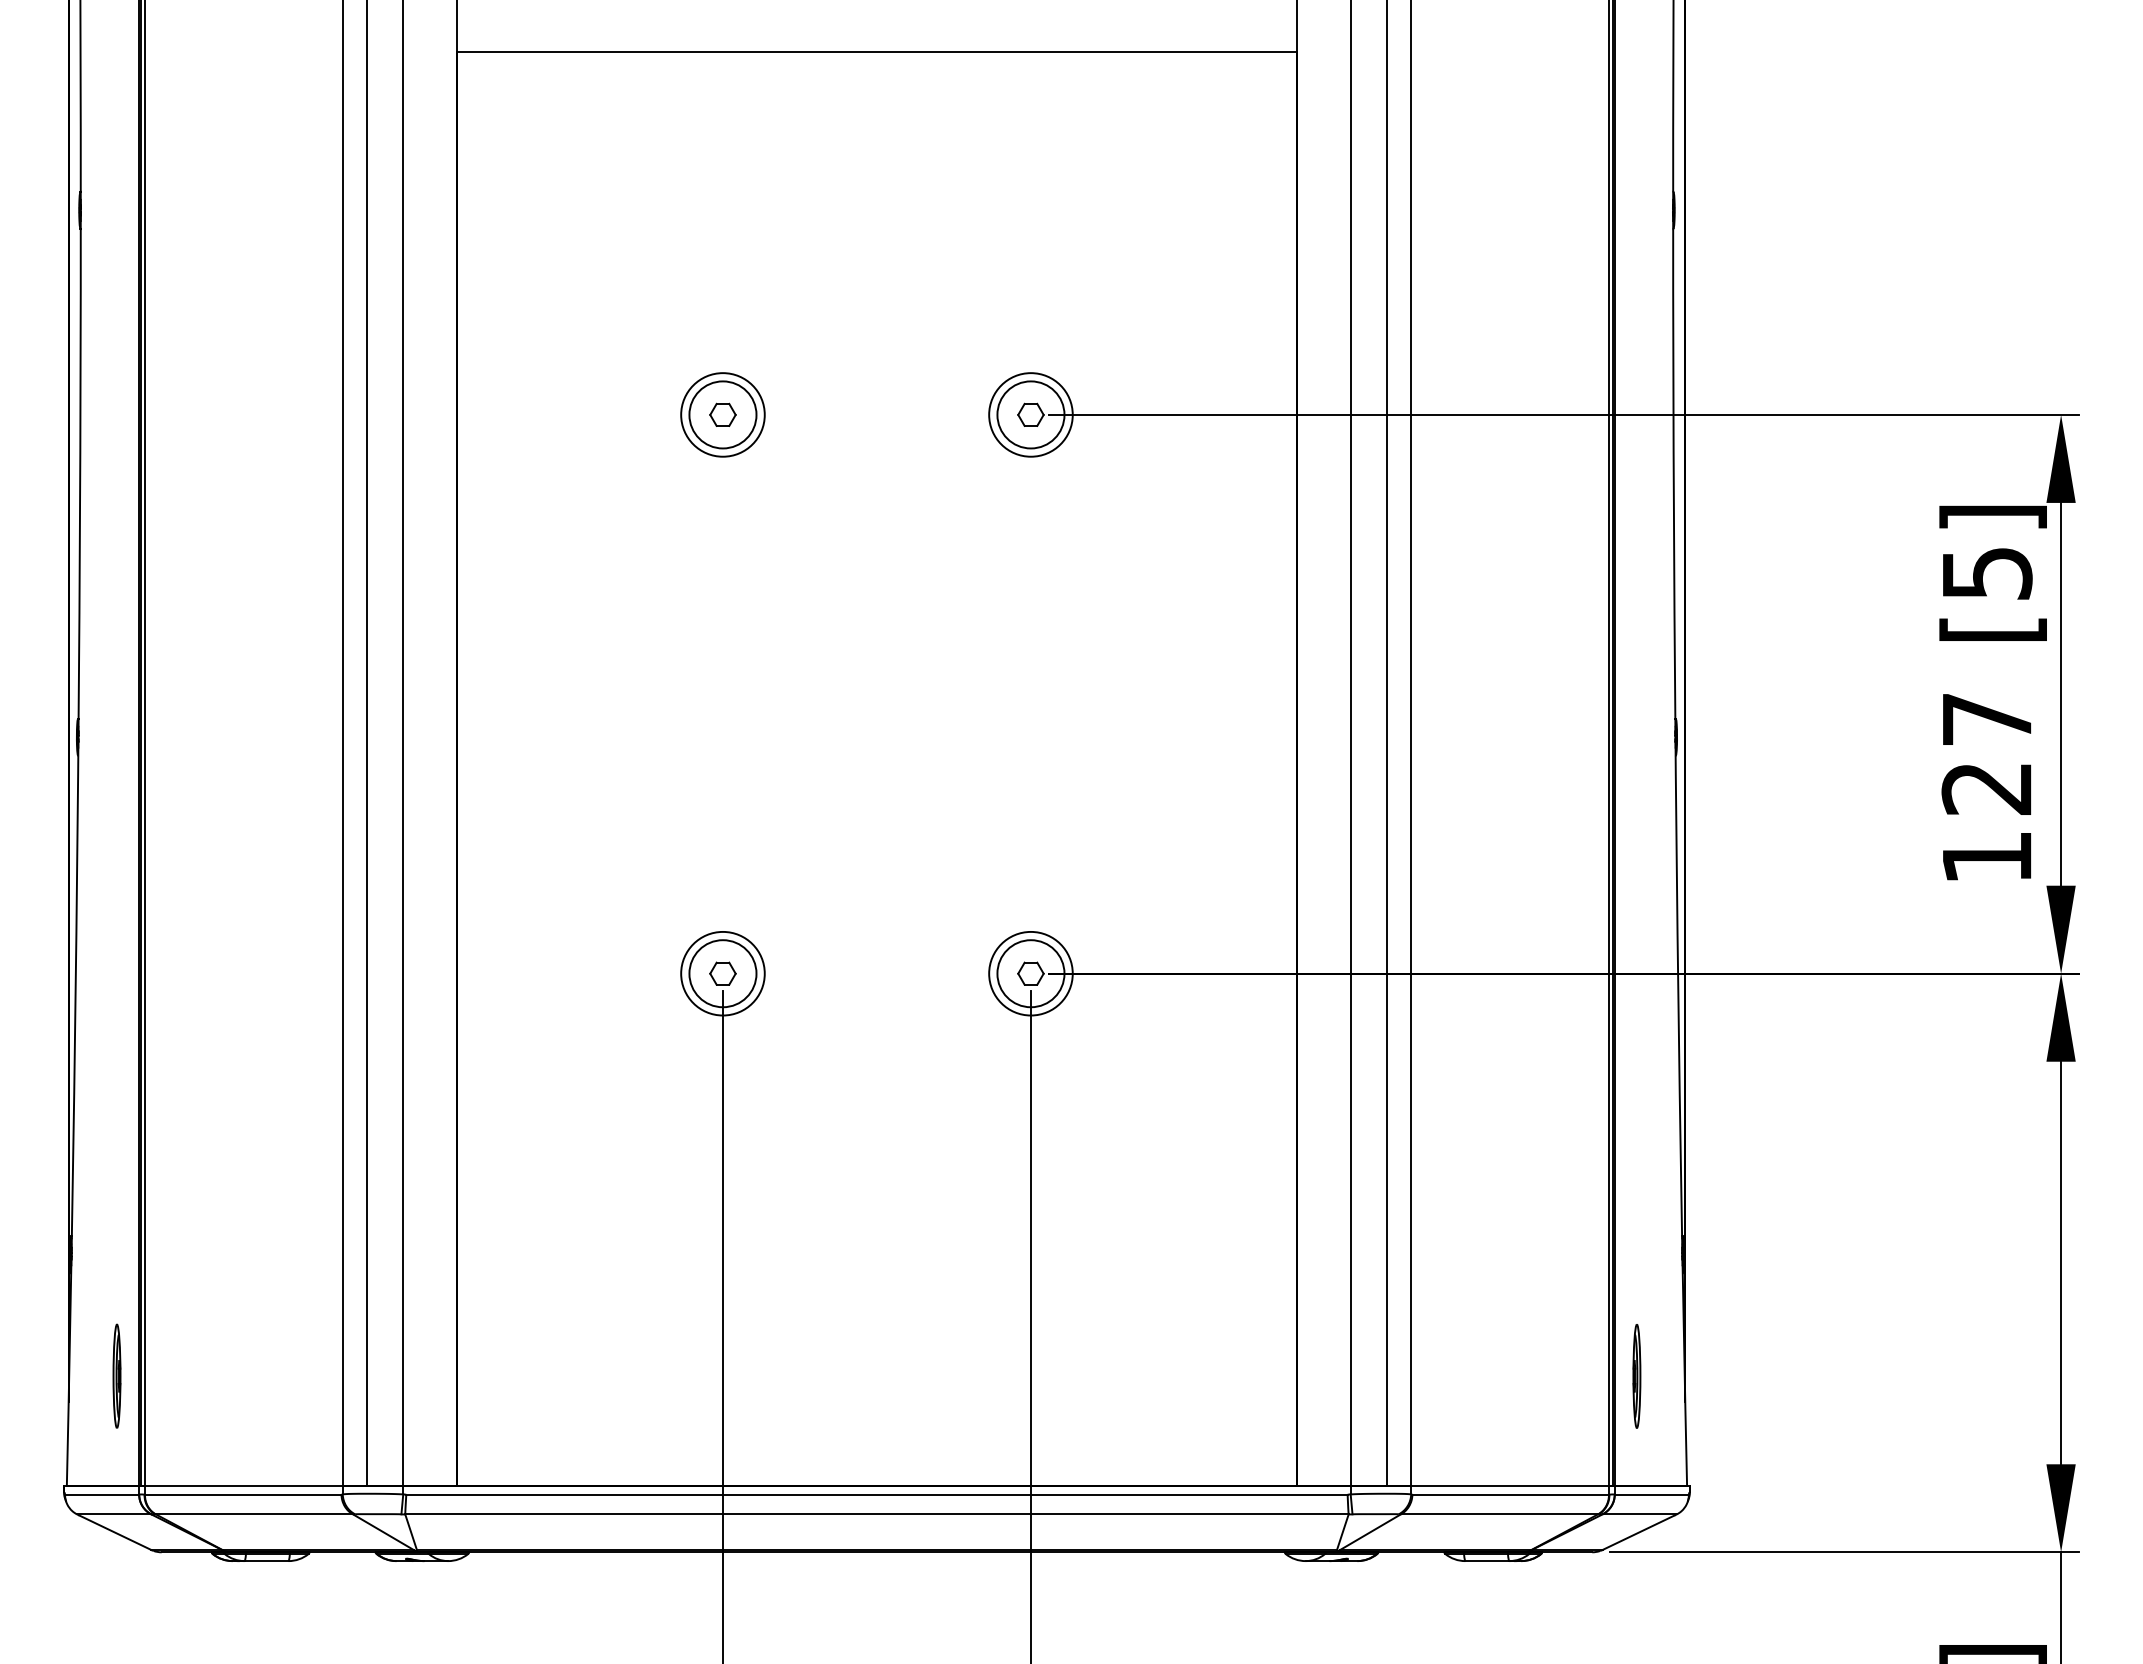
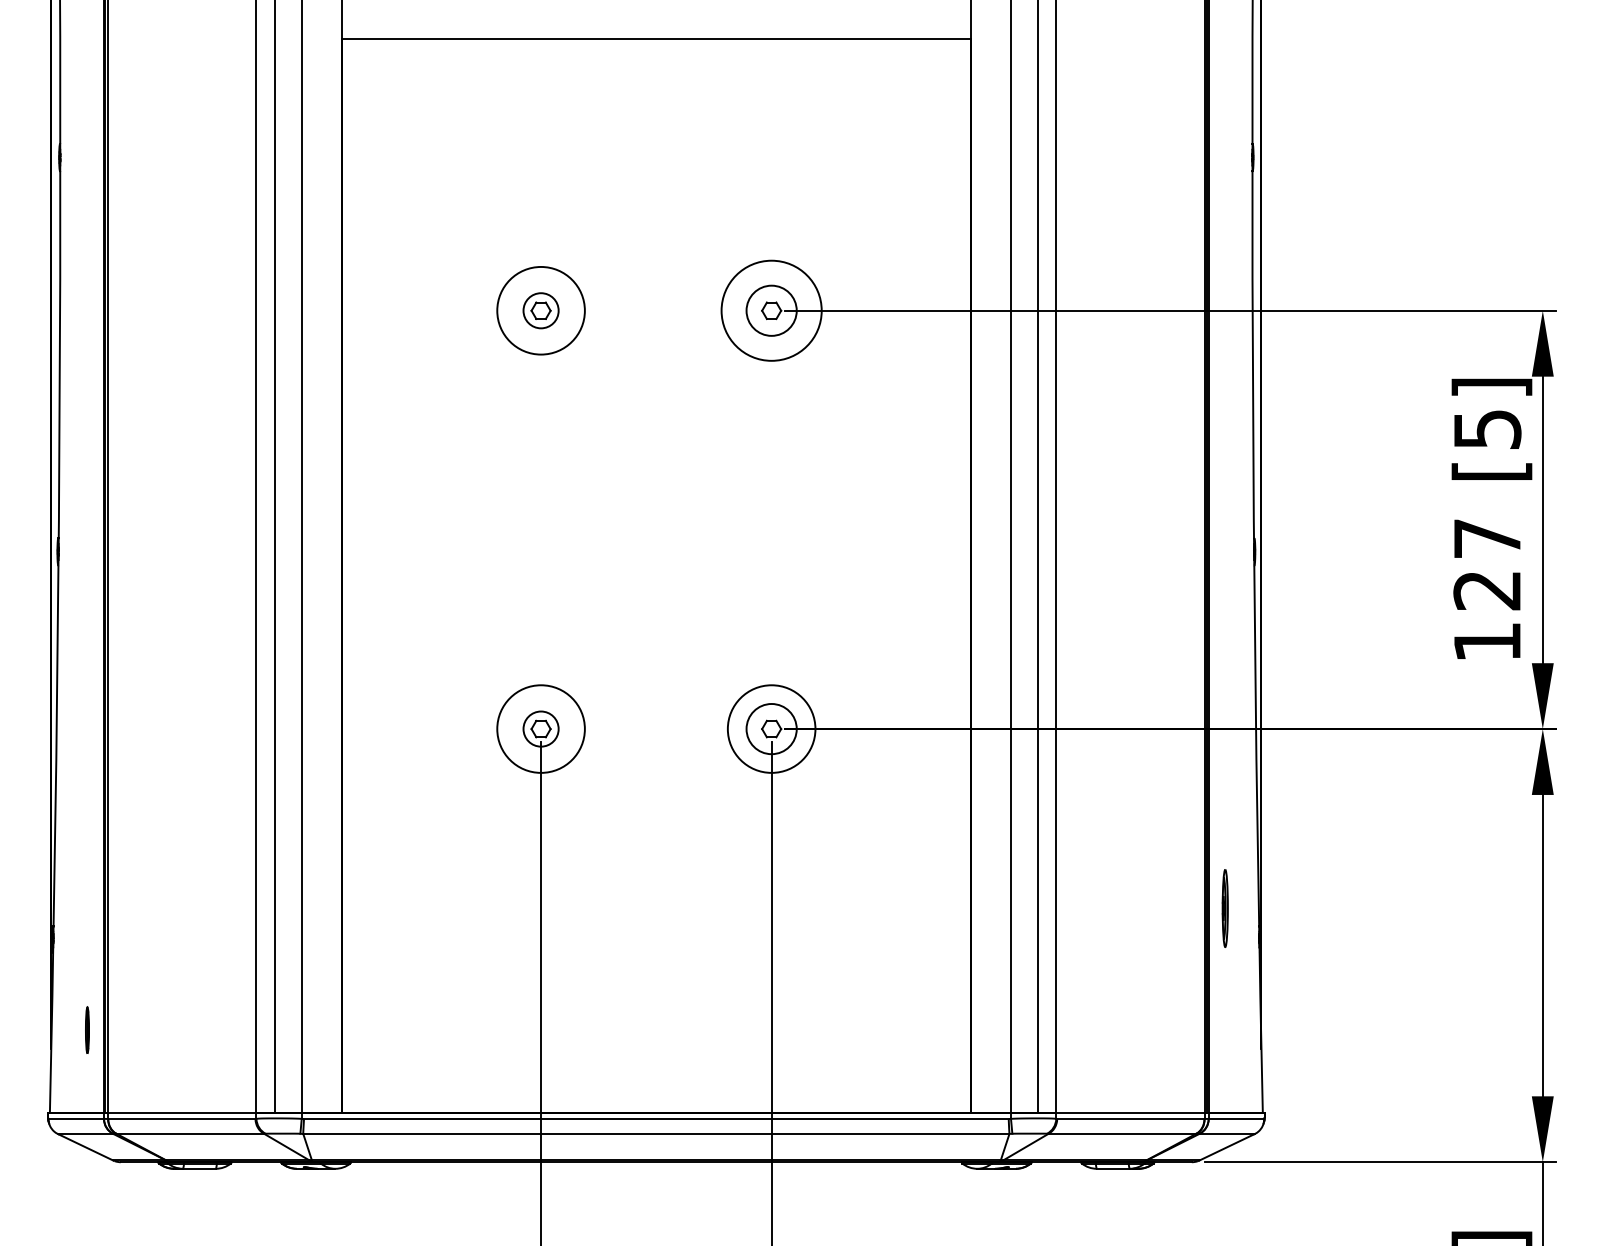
circle: (722, 414) -> (540, 310), size x0.7
circle: (722, 414) -> (540, 310), size x1.4
circle: (1030, 414) -> (771, 310), size x1.6
circle: (722, 973) -> (540, 728), size x0.7
circle: (722, 973) -> (540, 728), size x1.4
circle: (1030, 973) -> (771, 728), size x1.4
part: (116, 1375) -> (87, 1029), size x0.6
part: (1636, 1376) -> (1224, 908), moved

